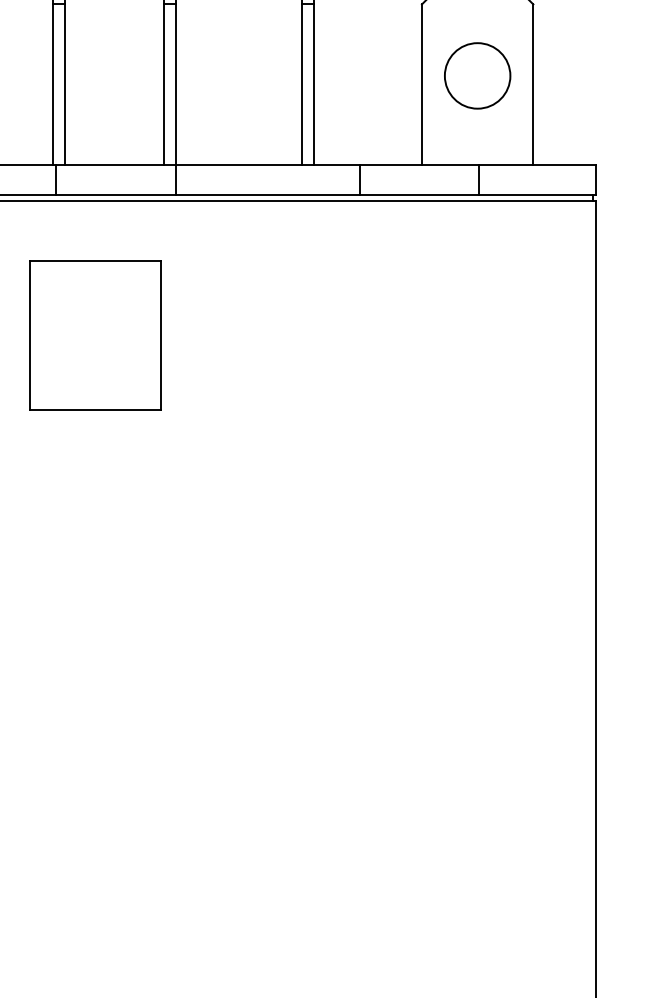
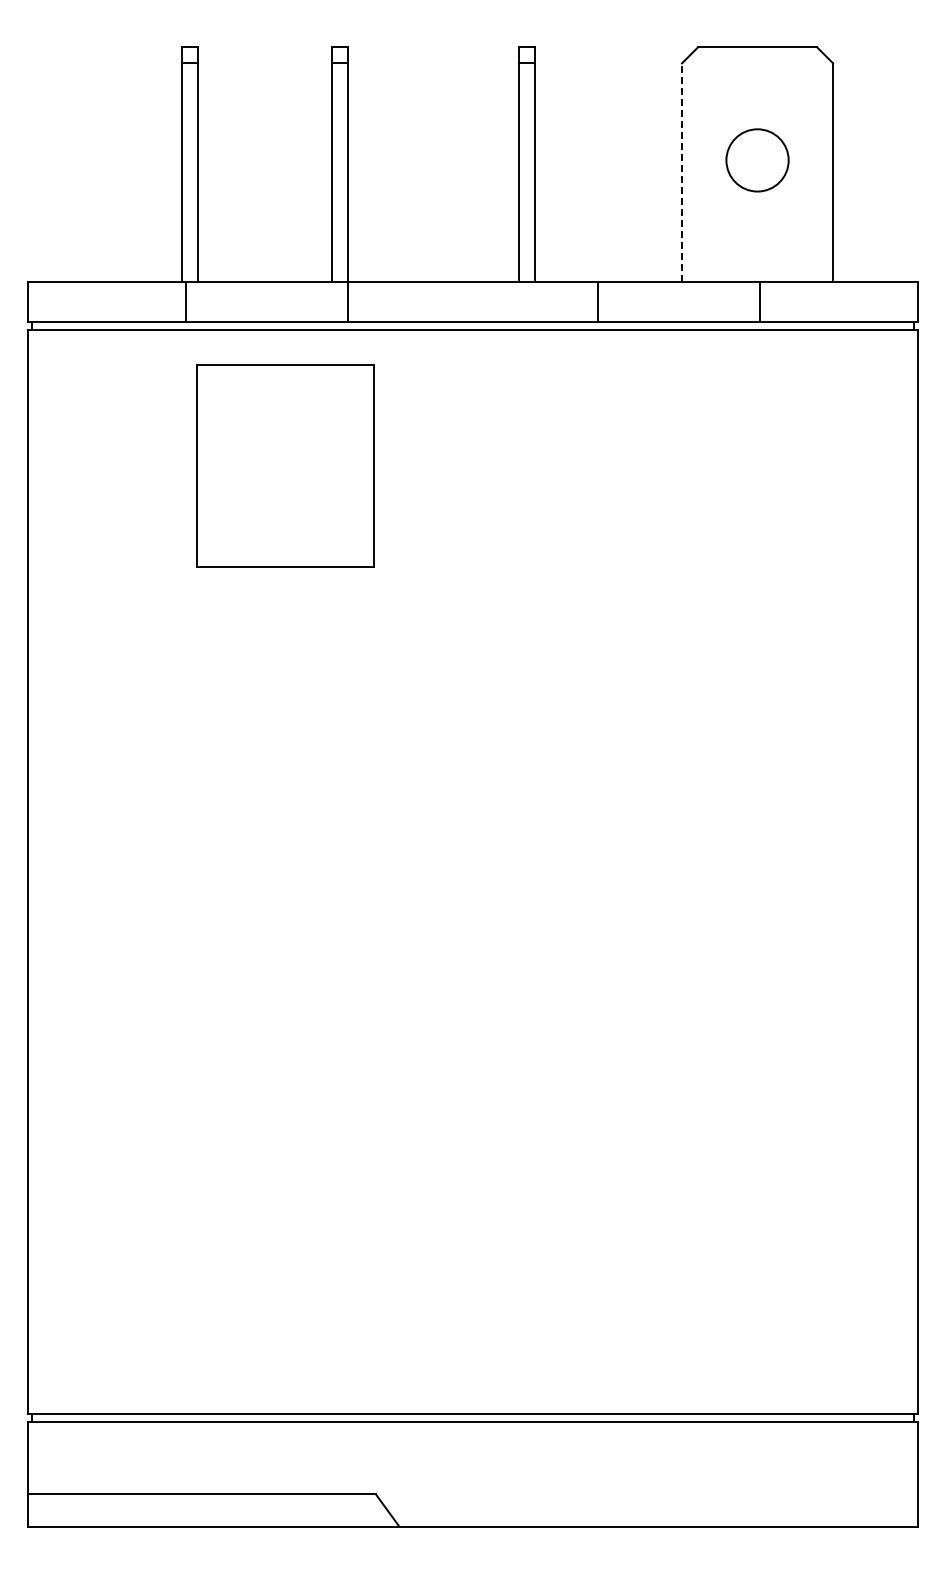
circle: (477, 75) -> (757, 160), size x0.7
line: (422, 84) -> (682, 172), solid -> dashed
part: (95, 334) -> (285, 465), moved

